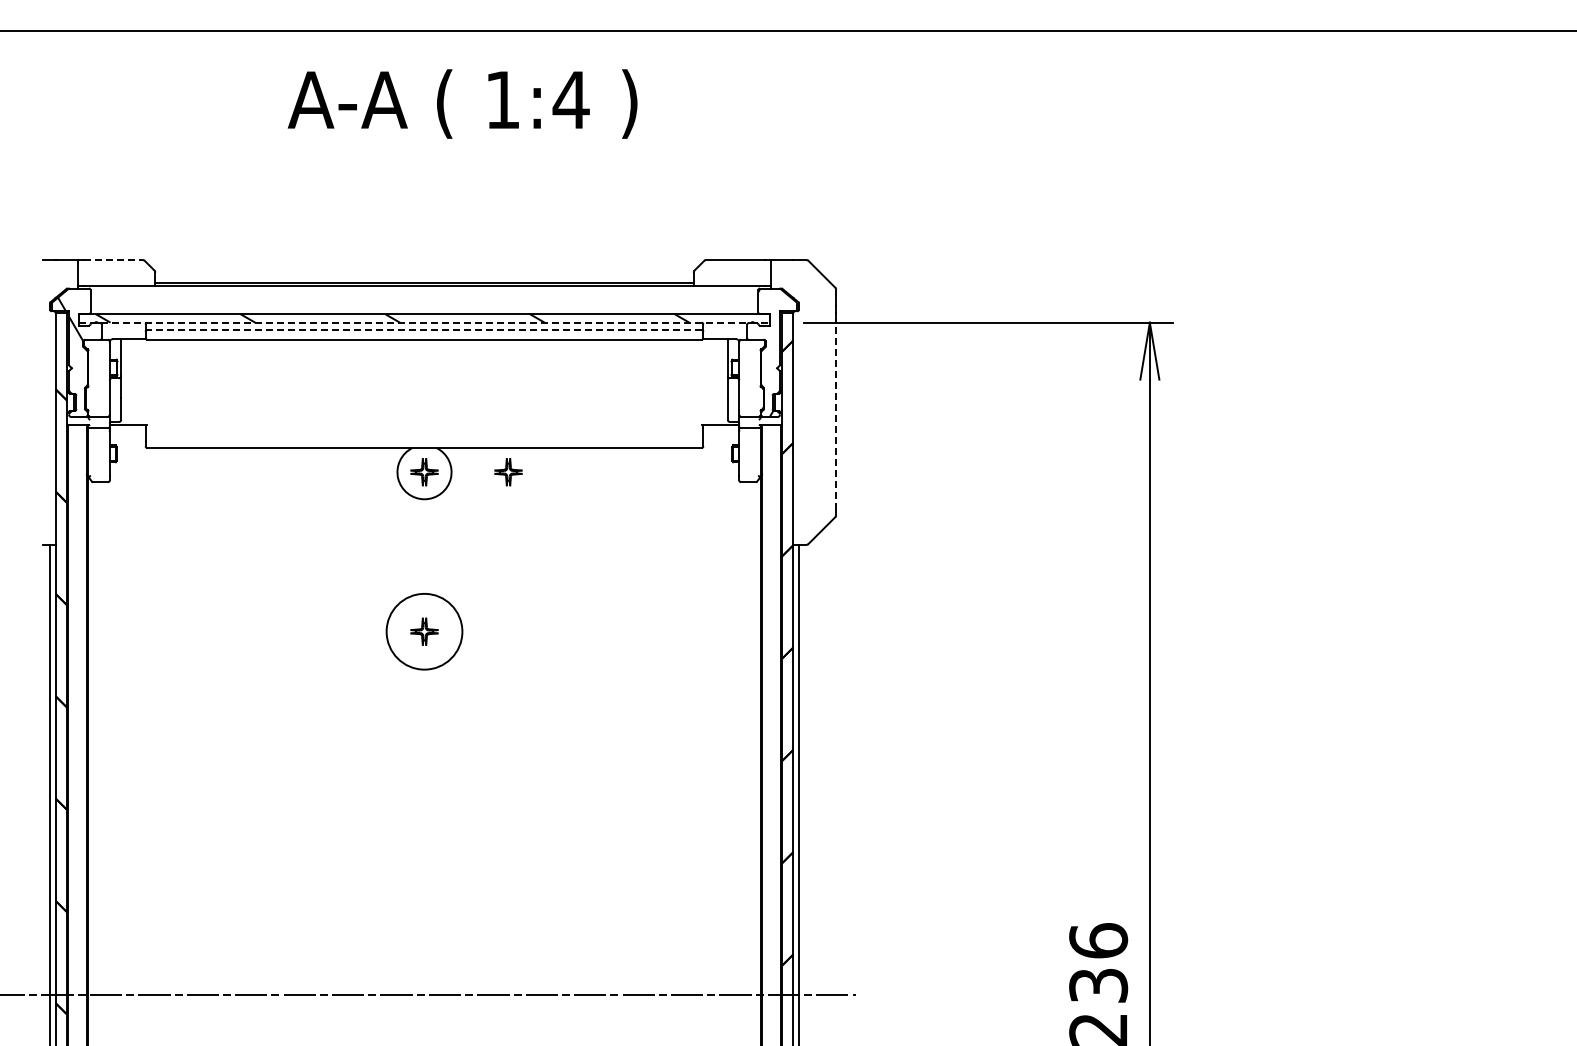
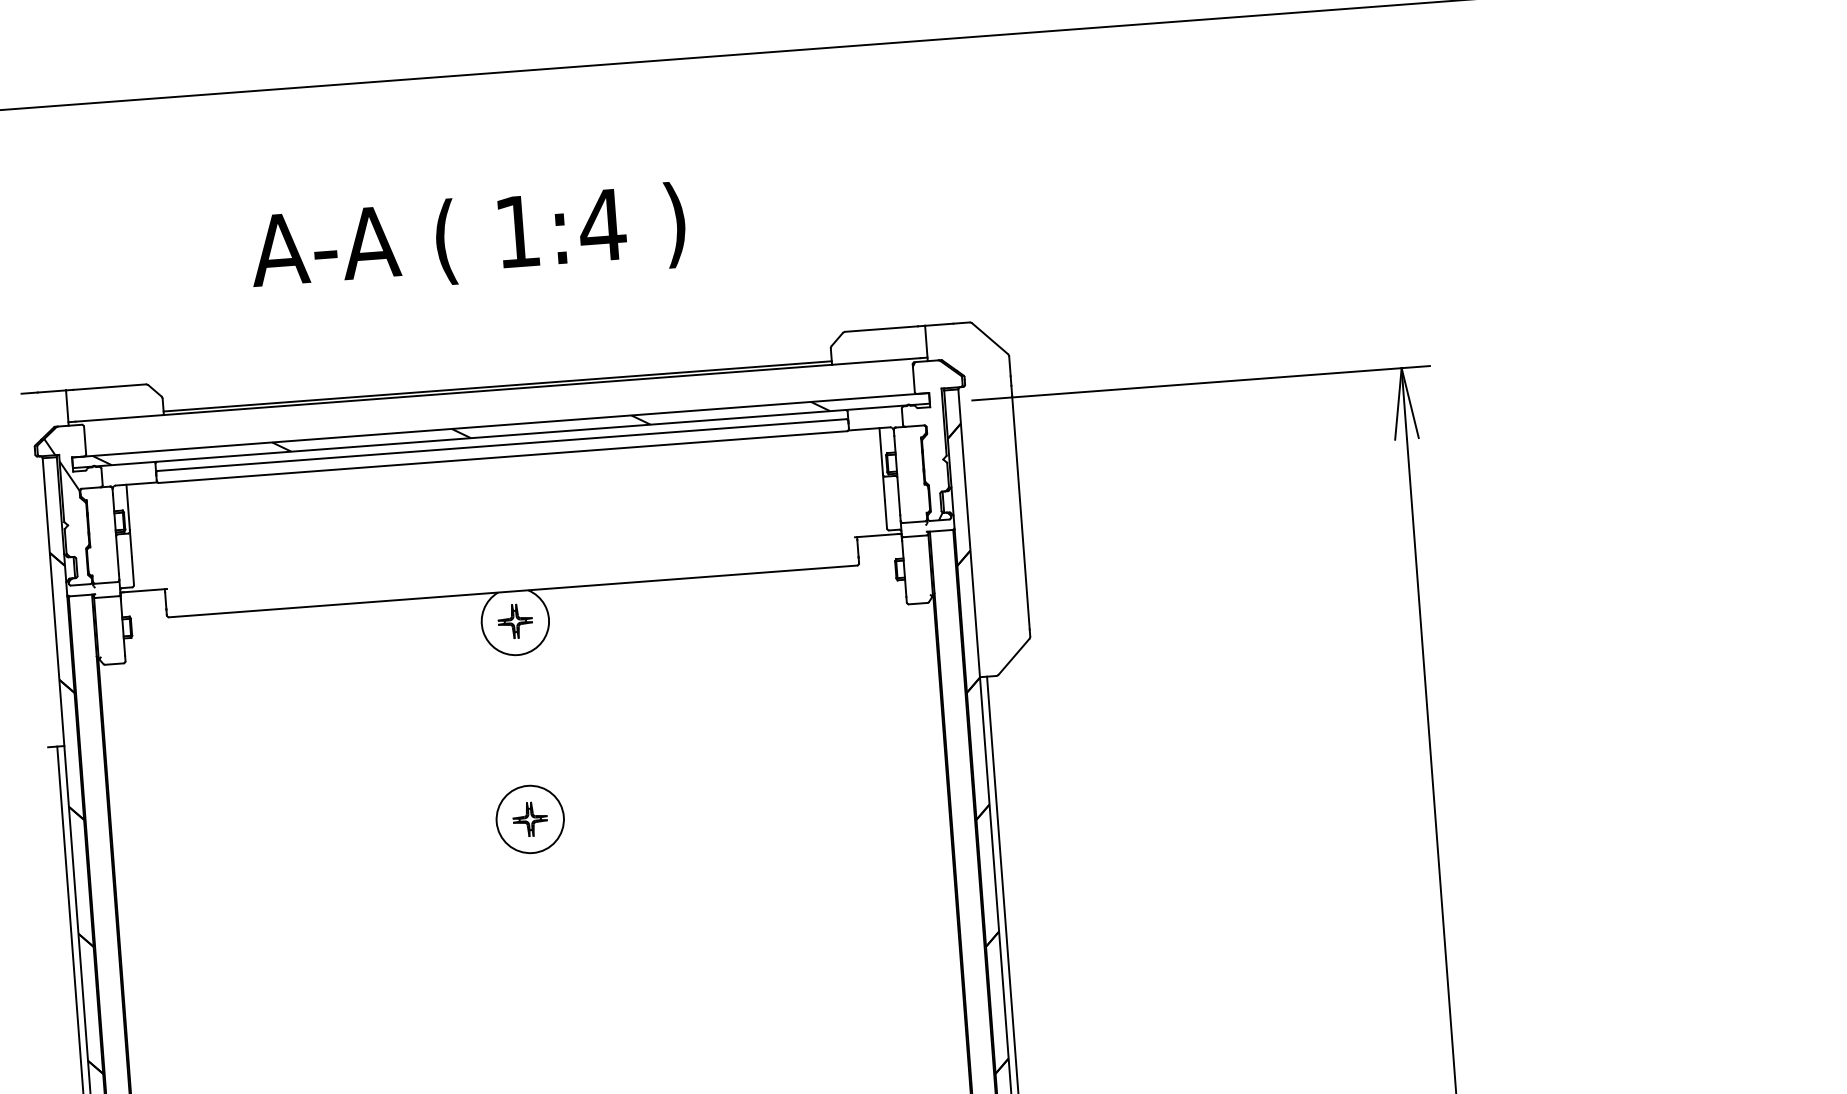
text: (462, 103) -> (467, 239), moved
line: (113, 260) -> (109, 387), dashed -> solid
line: (425, 322) -> (502, 435), dashed -> solid
line: (424, 330) -> (502, 445), dashed -> solid
line: (836, 415) -> (1021, 512), dashed -> solid
part: (508, 472) -> (619, 613), removed
circle: (424, 631) -> (530, 819), size x0.71

